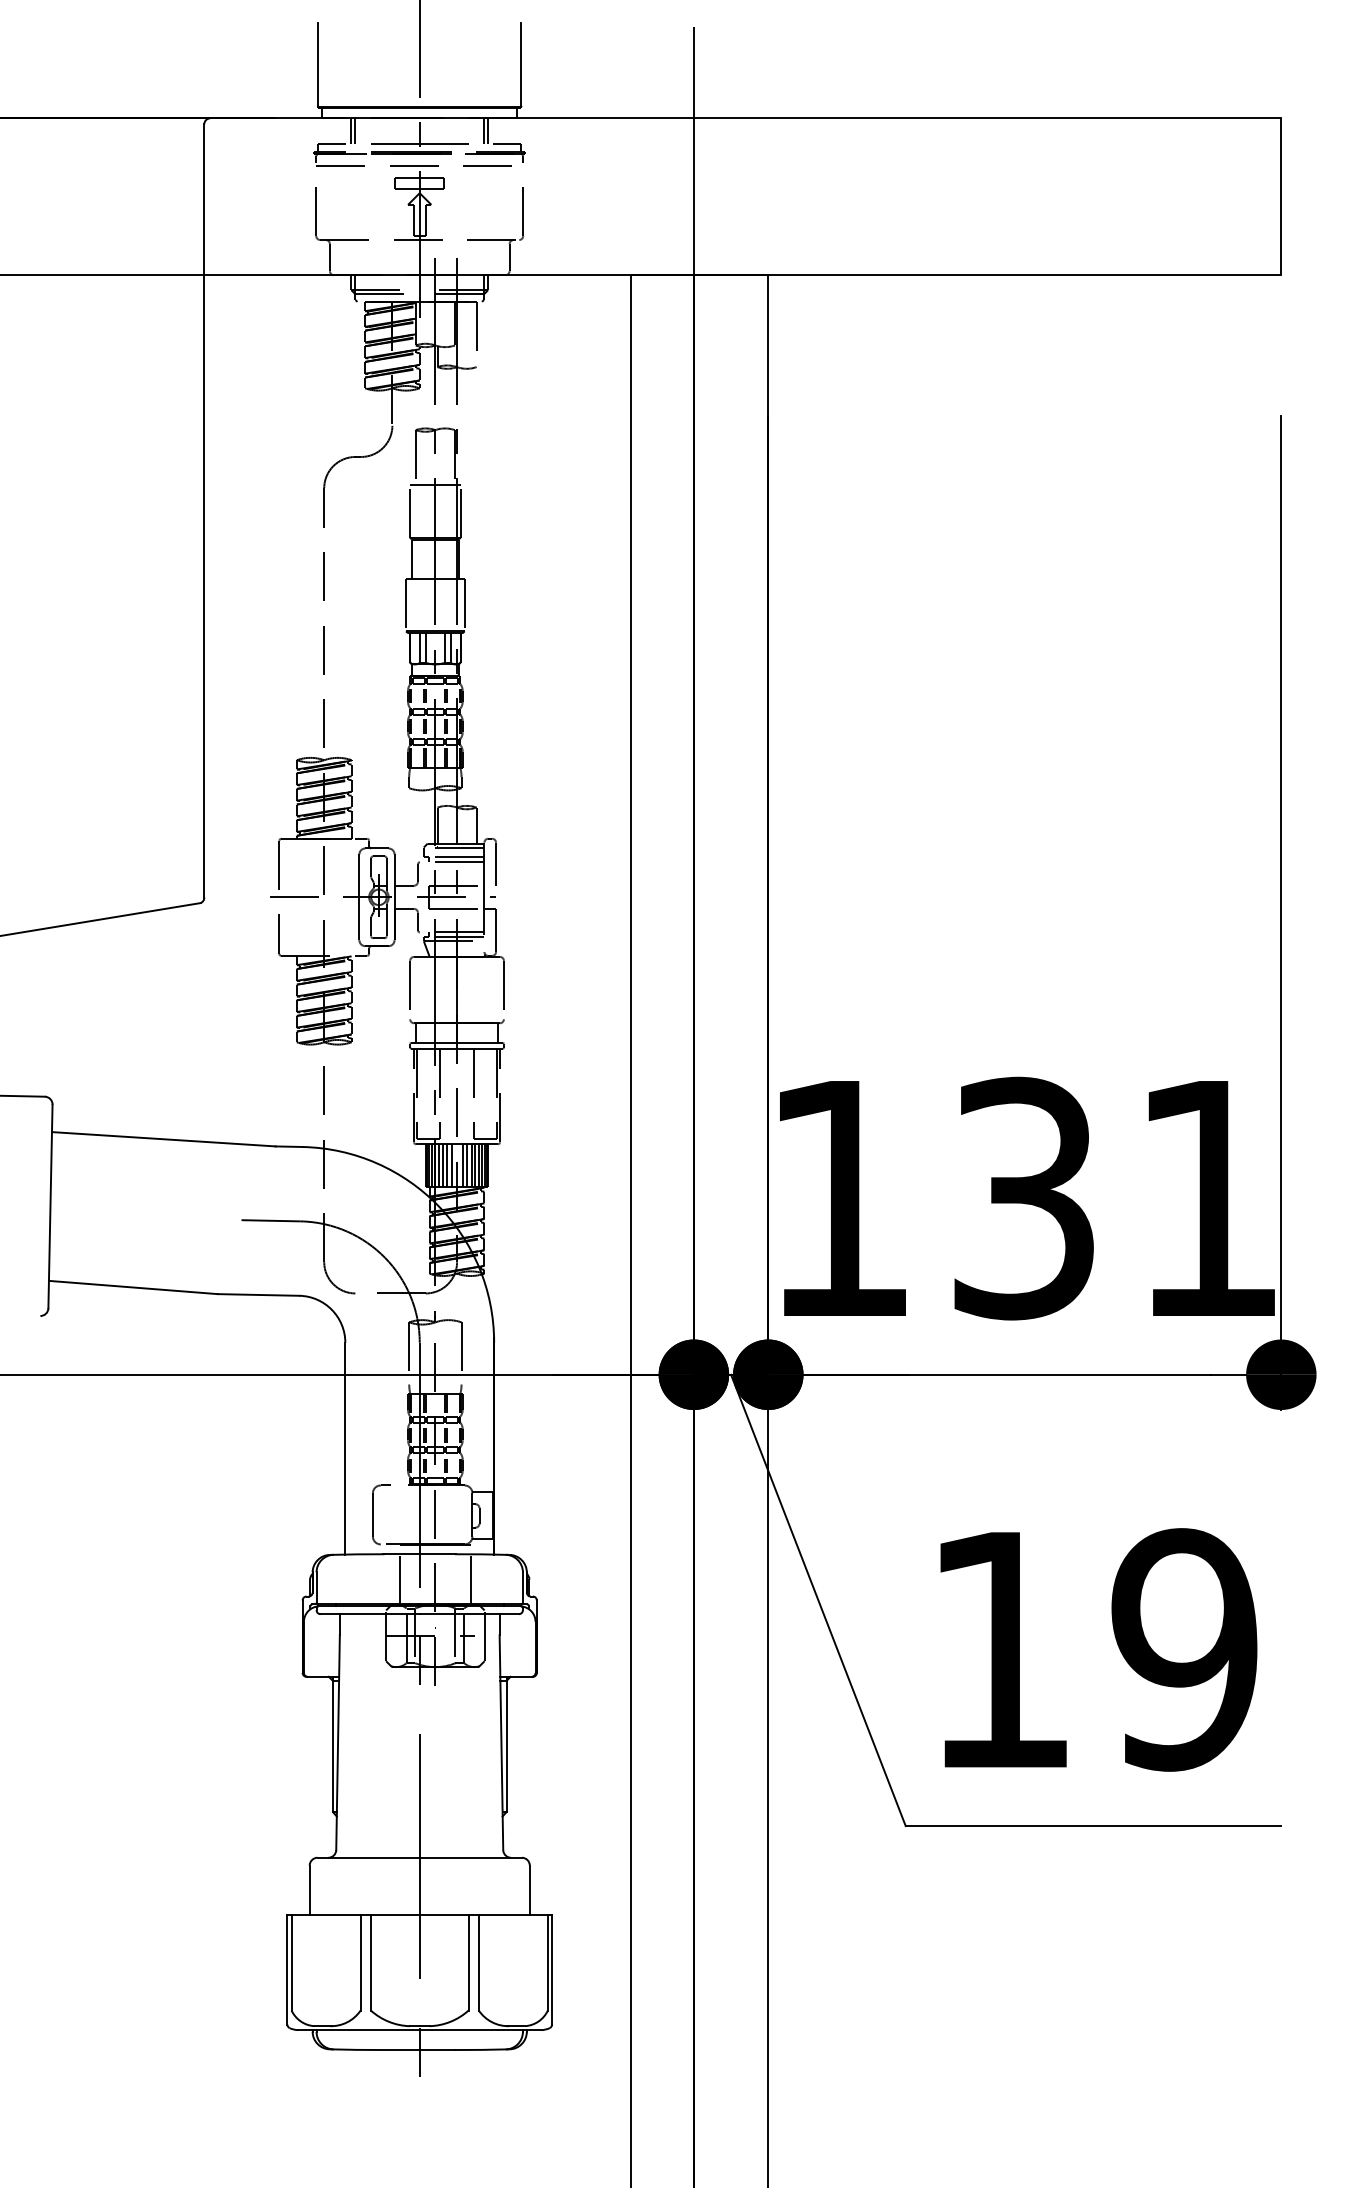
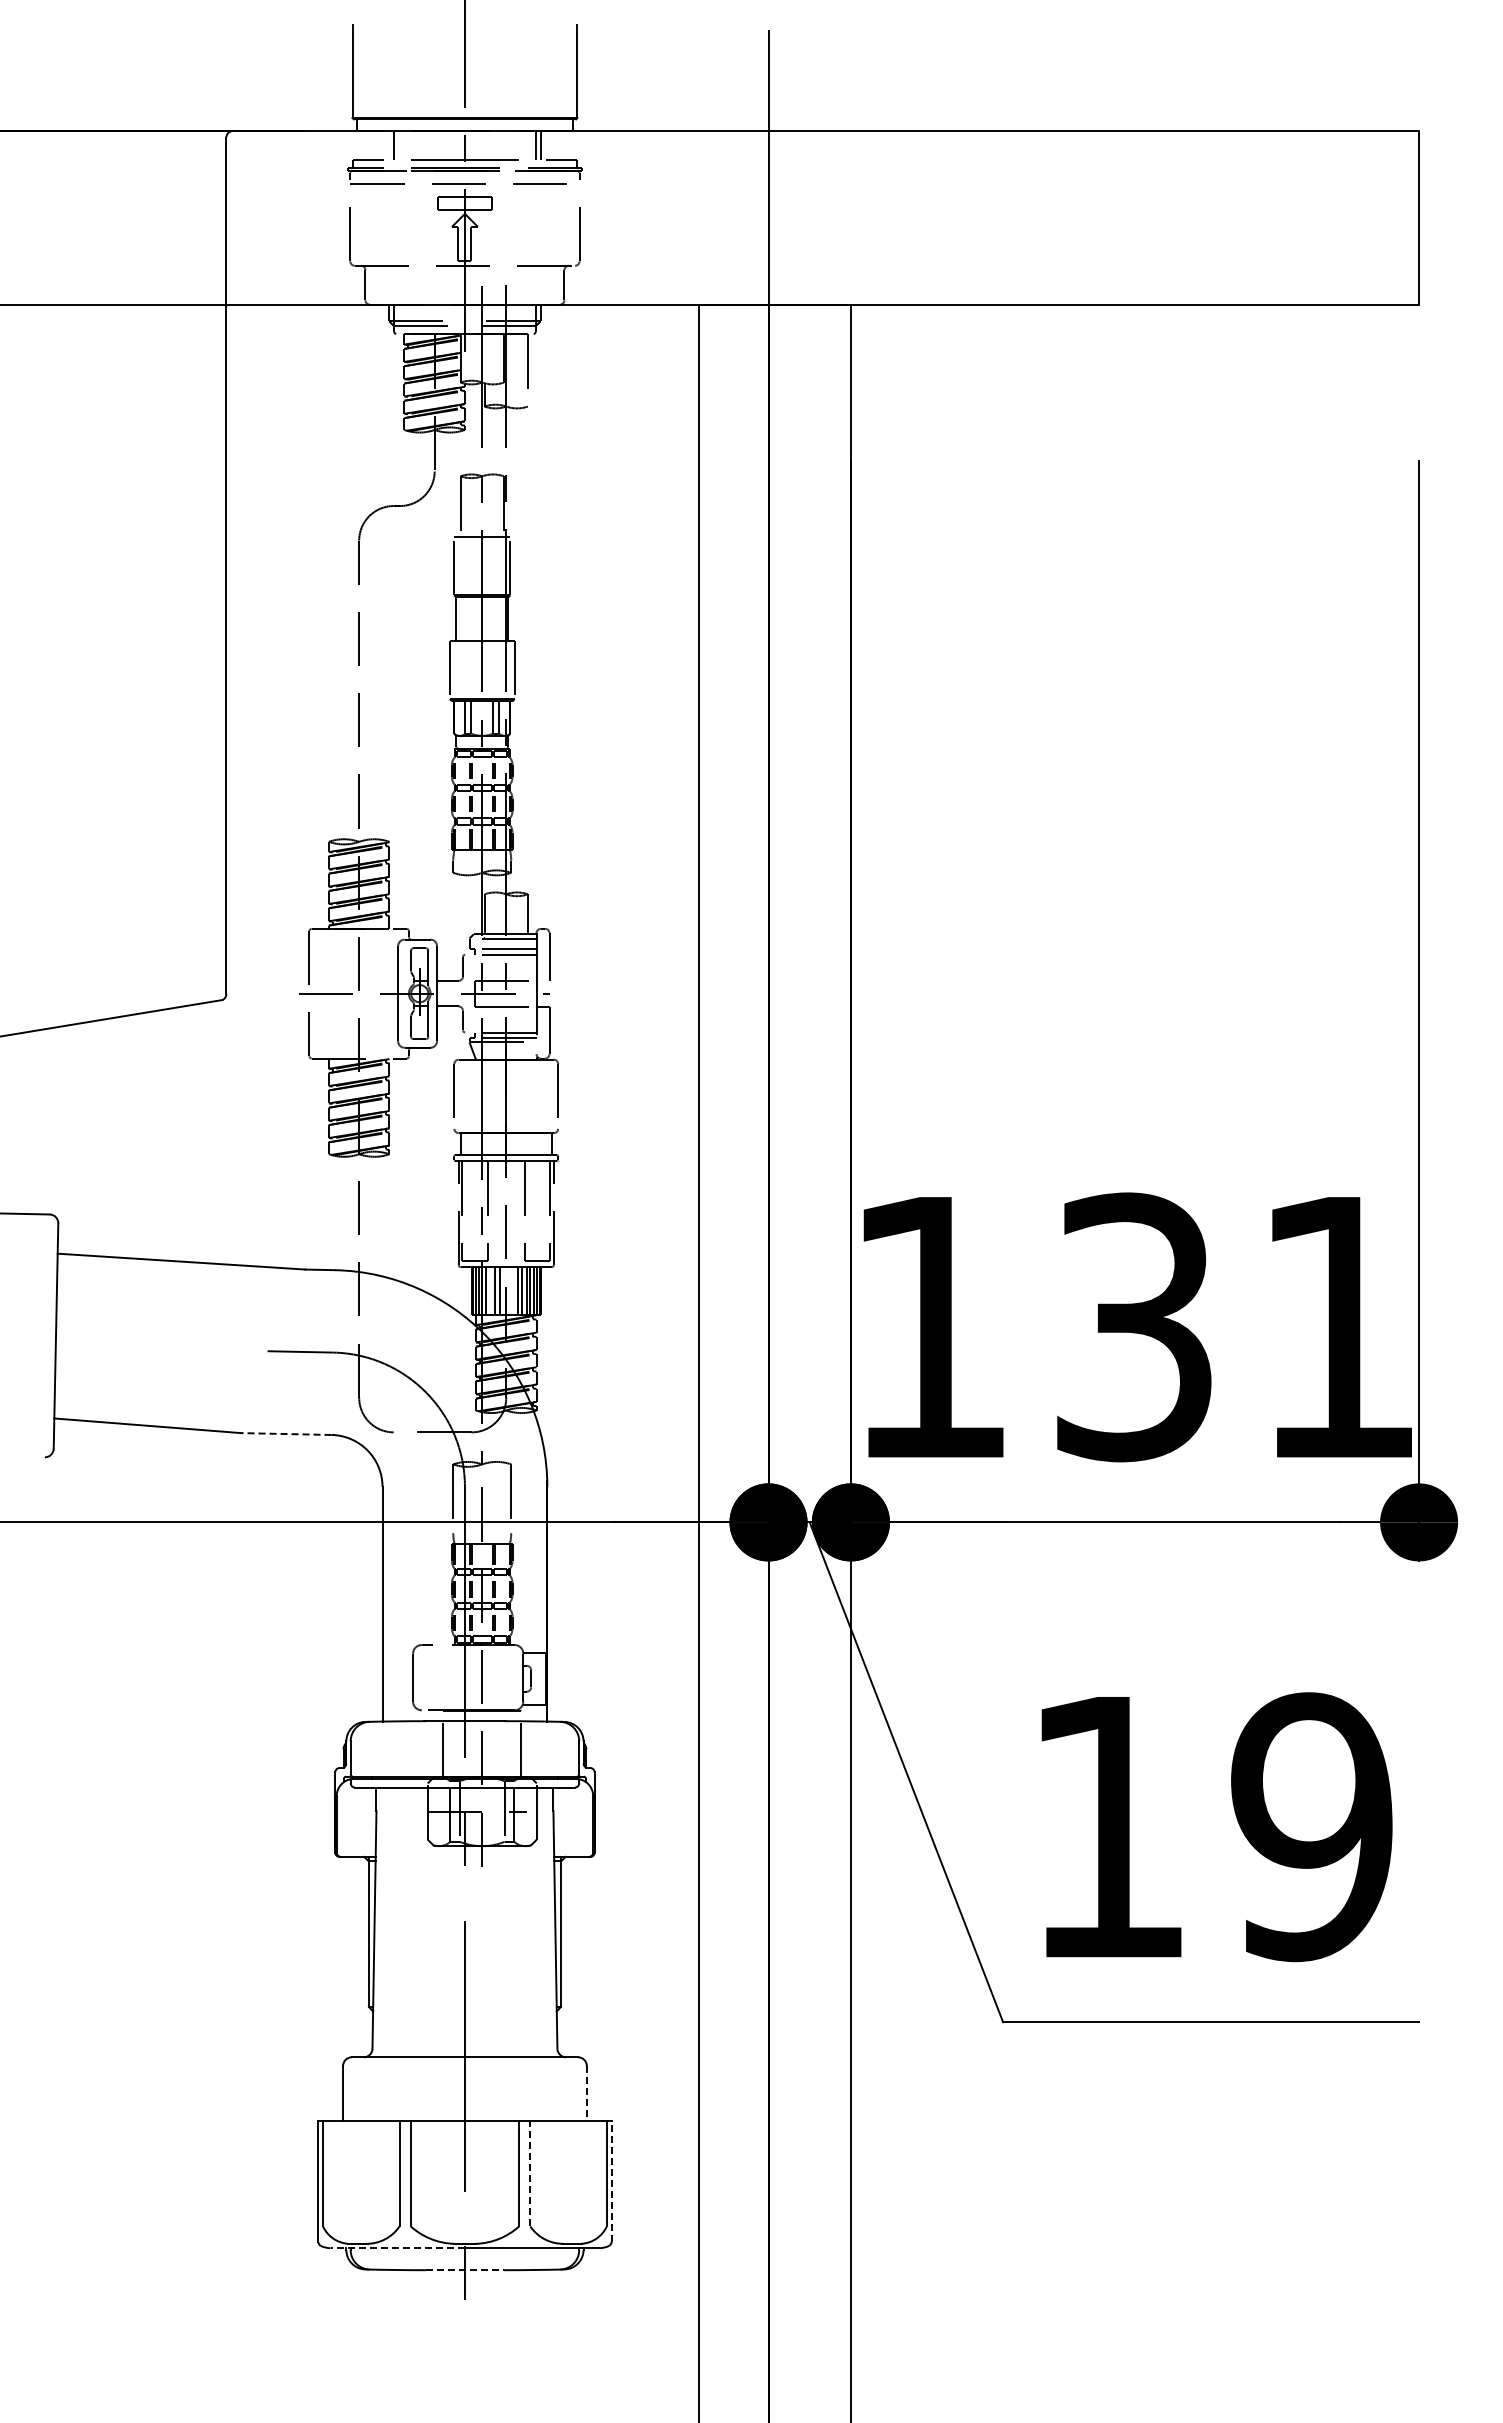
line: (351, 131) -> (389, 145), removed
line: (442, 1165) -> (490, 1290), removed
line: (462, 1165) -> (512, 1290), removed
line: (257, 1295) -> (285, 1434), solid -> dashed
line: (529, 1890) -> (586, 2093), solid -> dashed
line: (478, 1962) -> (530, 2173), solid -> dashed
line: (552, 1969) -> (611, 2181), solid -> dashed
line: (358, 2030) -> (397, 2248), solid -> dashed
line: (420, 2050) -> (465, 2270), solid -> dashed

